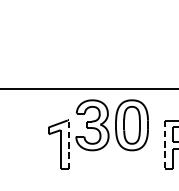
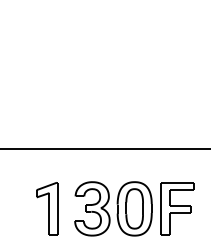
part: (112, 124) -> (113, 208), moved
line: (69, 144) -> (58, 208), dashed -> solid
line: (164, 145) -> (160, 209), dashed -> solid

